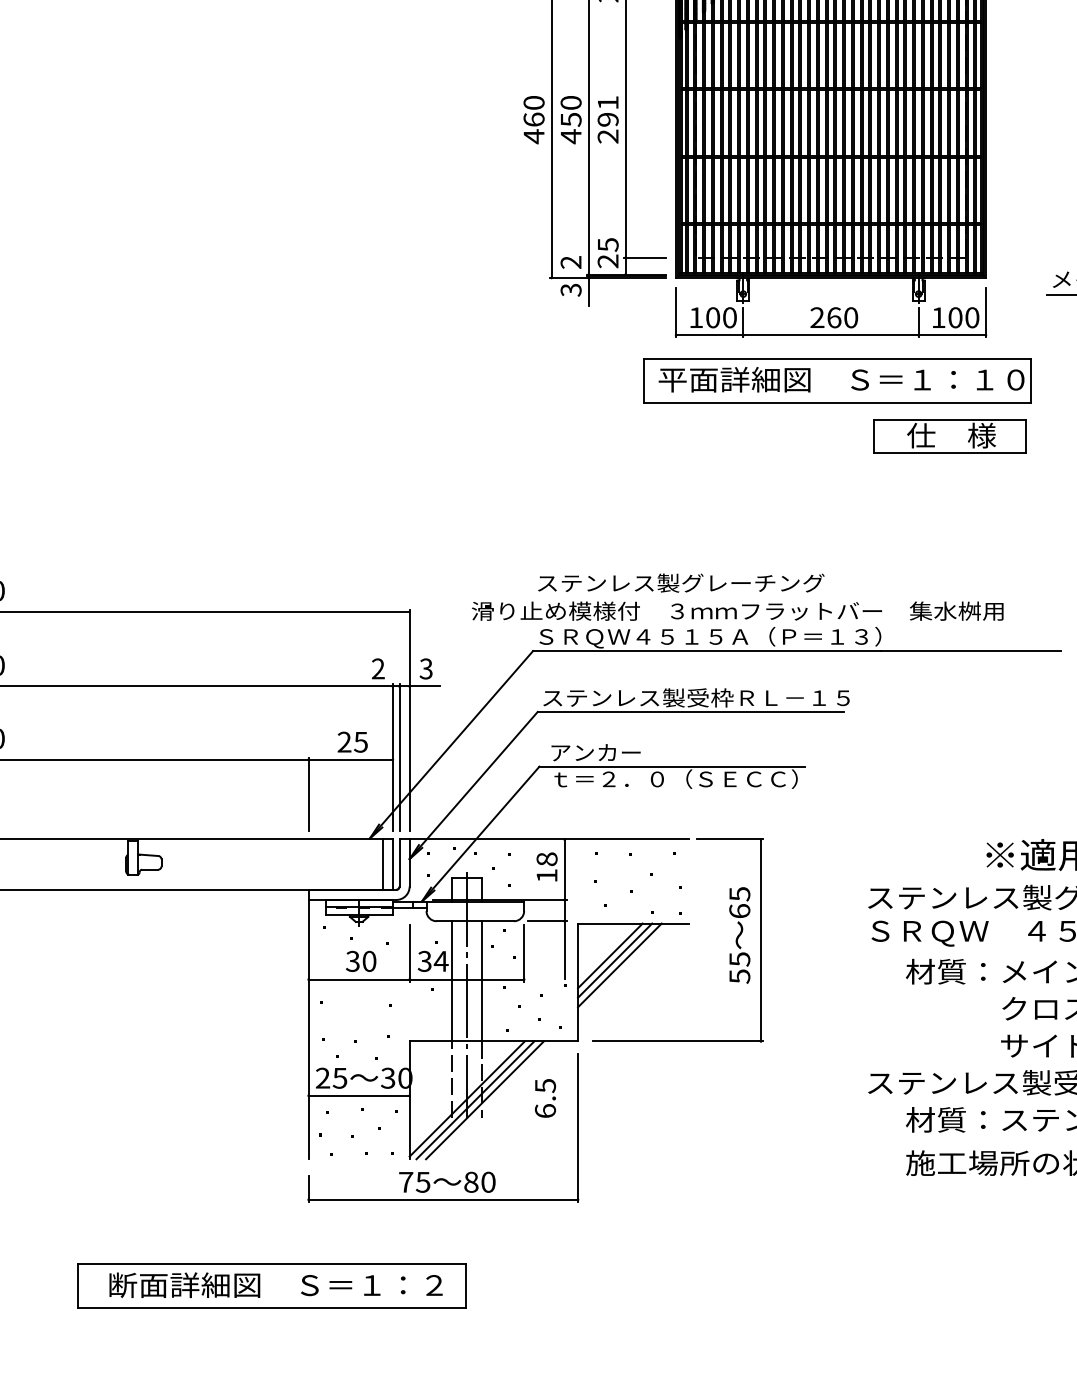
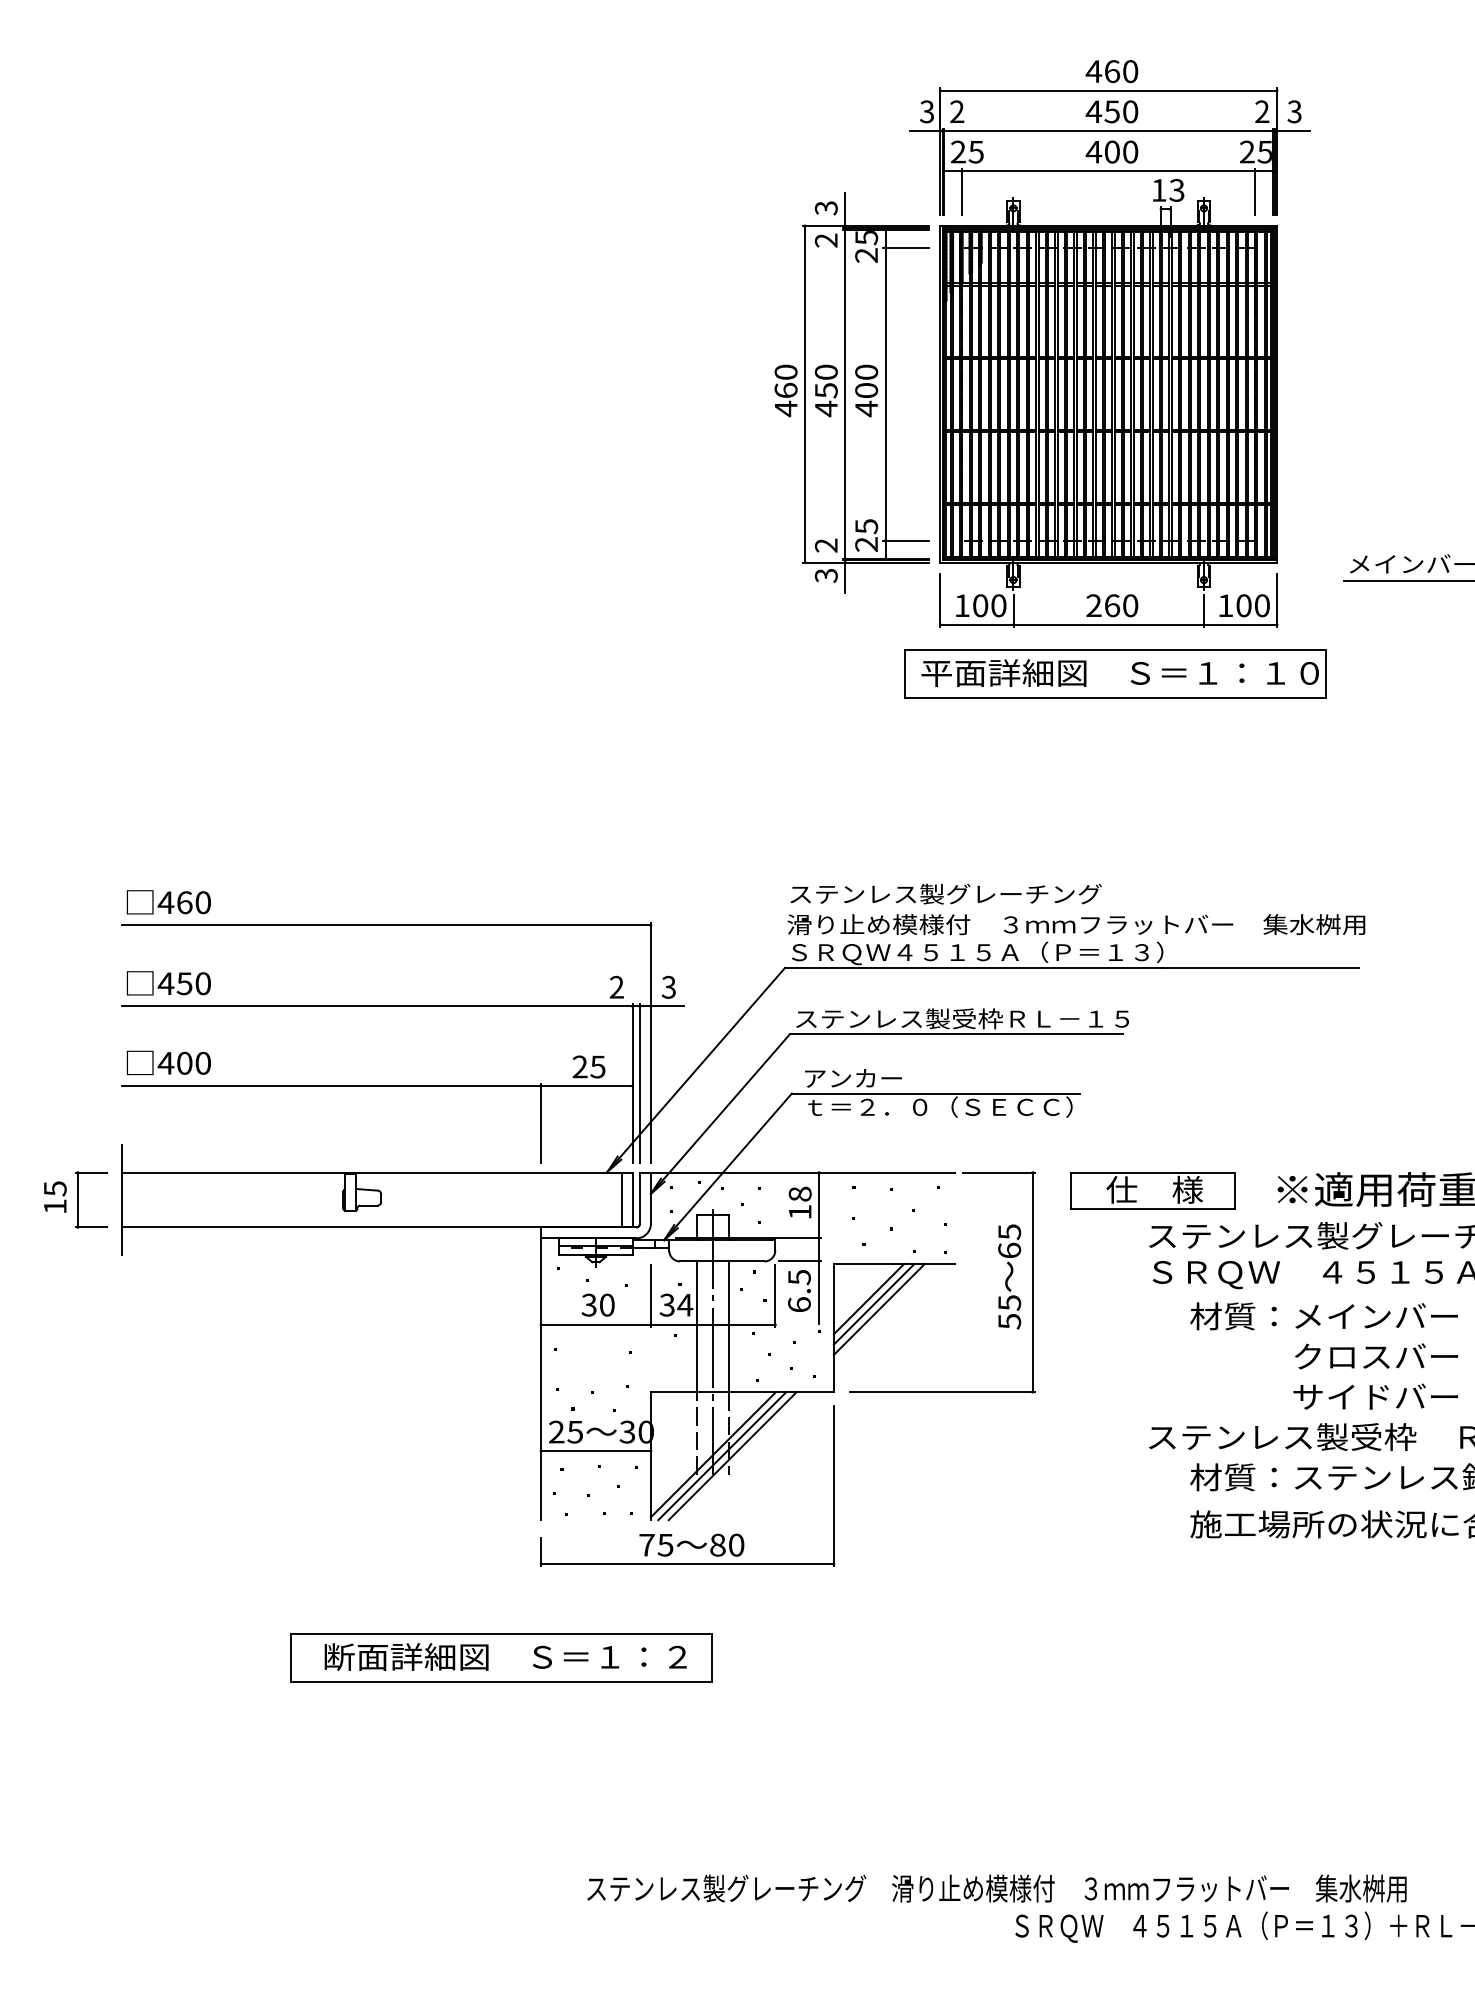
text: (608, 119) -> (866, 390), 291 -> 400
part: (949, 436) -> (1152, 1190), moved
text: (737, 611) -> (1076, 924), moved
text: (545, 1097) -> (799, 1290), moved

